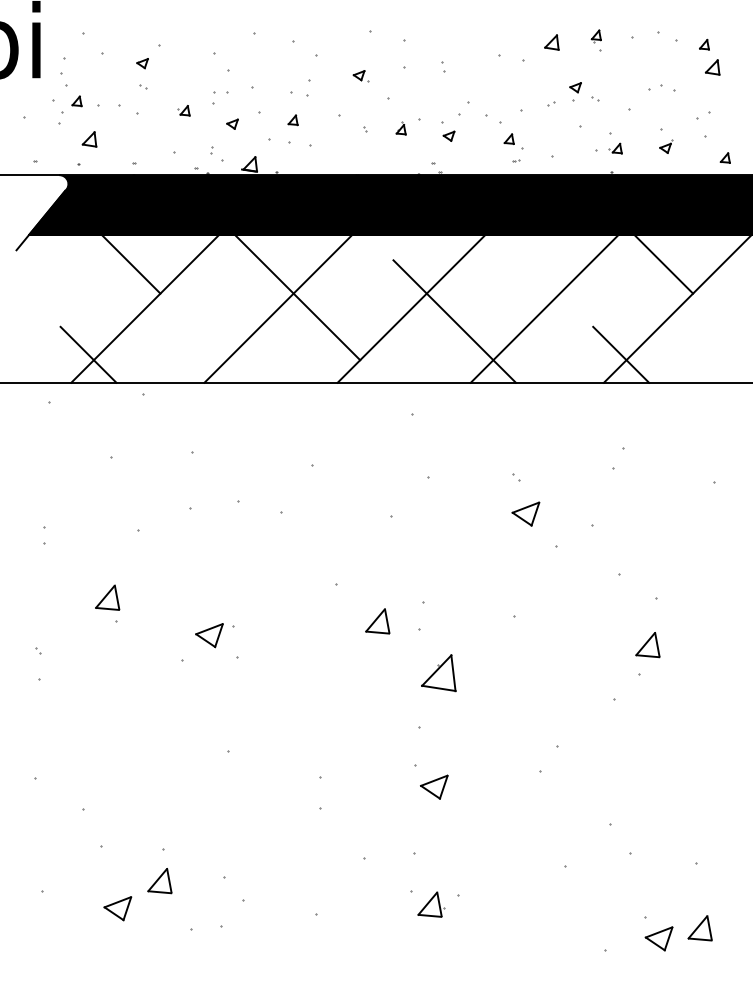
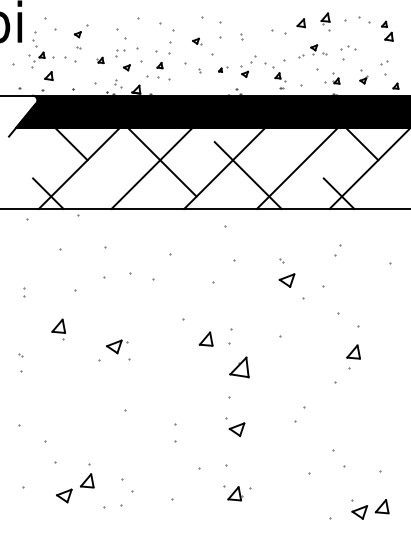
part: (596, 39) -> (325, 21), size x1.6
part: (662, 87) -> (348, 47), moved
part: (301, 88) -> (164, 48), size x1.4
part: (407, 127) -> (222, 69), size x0.6

